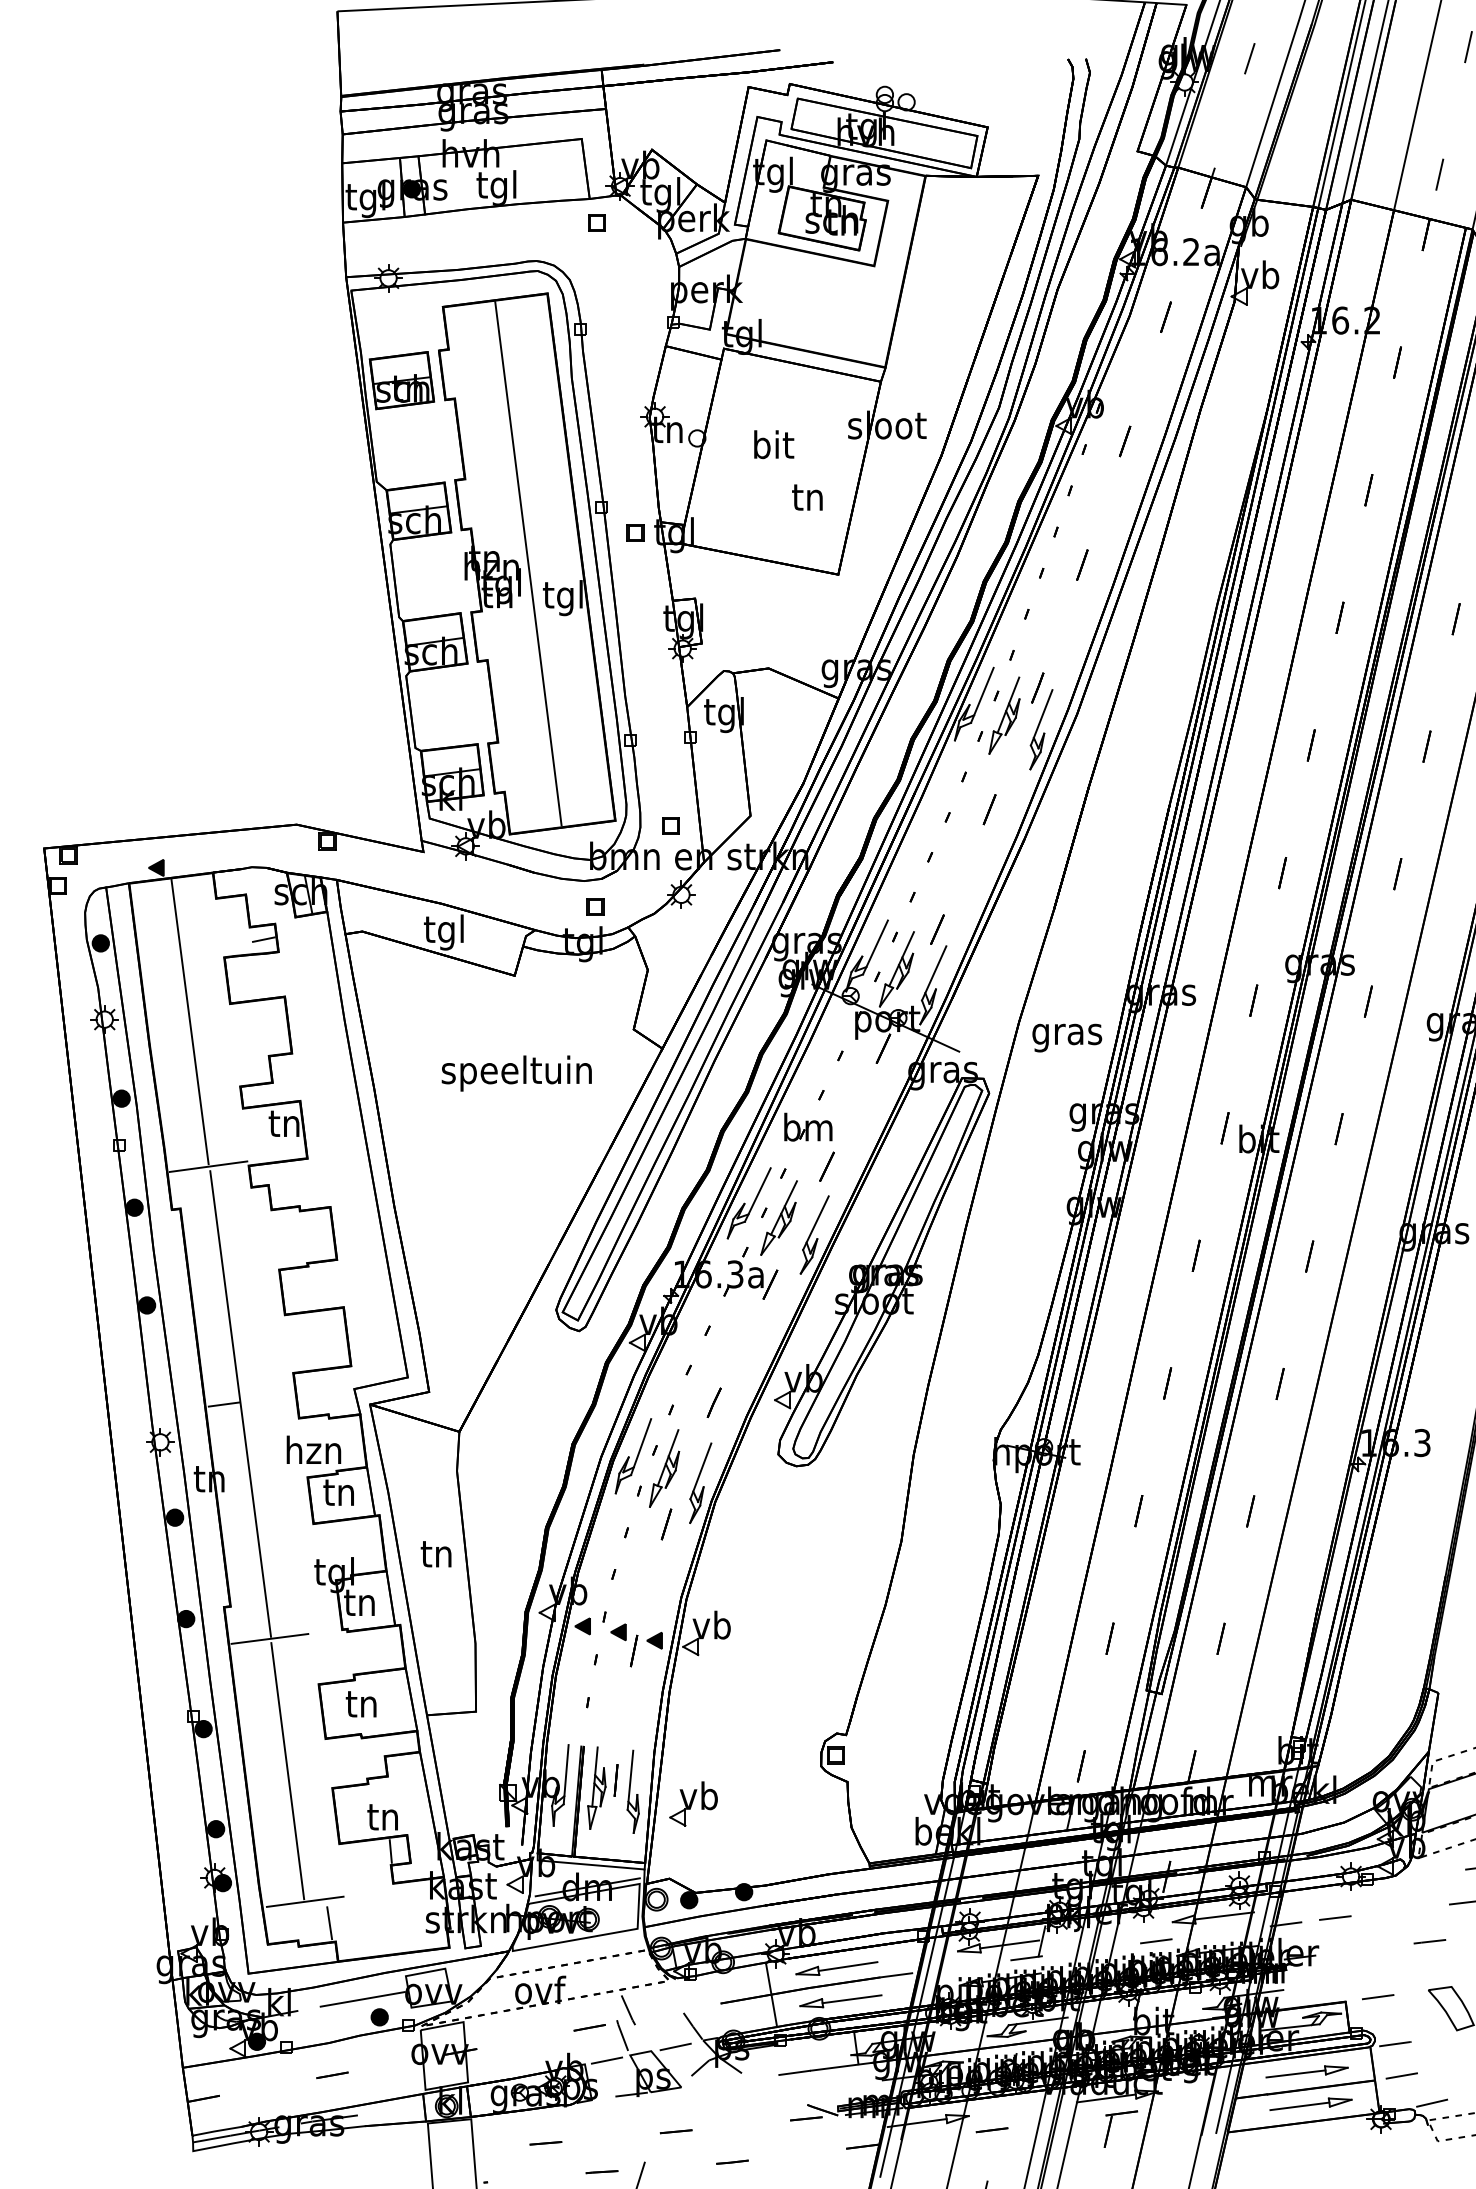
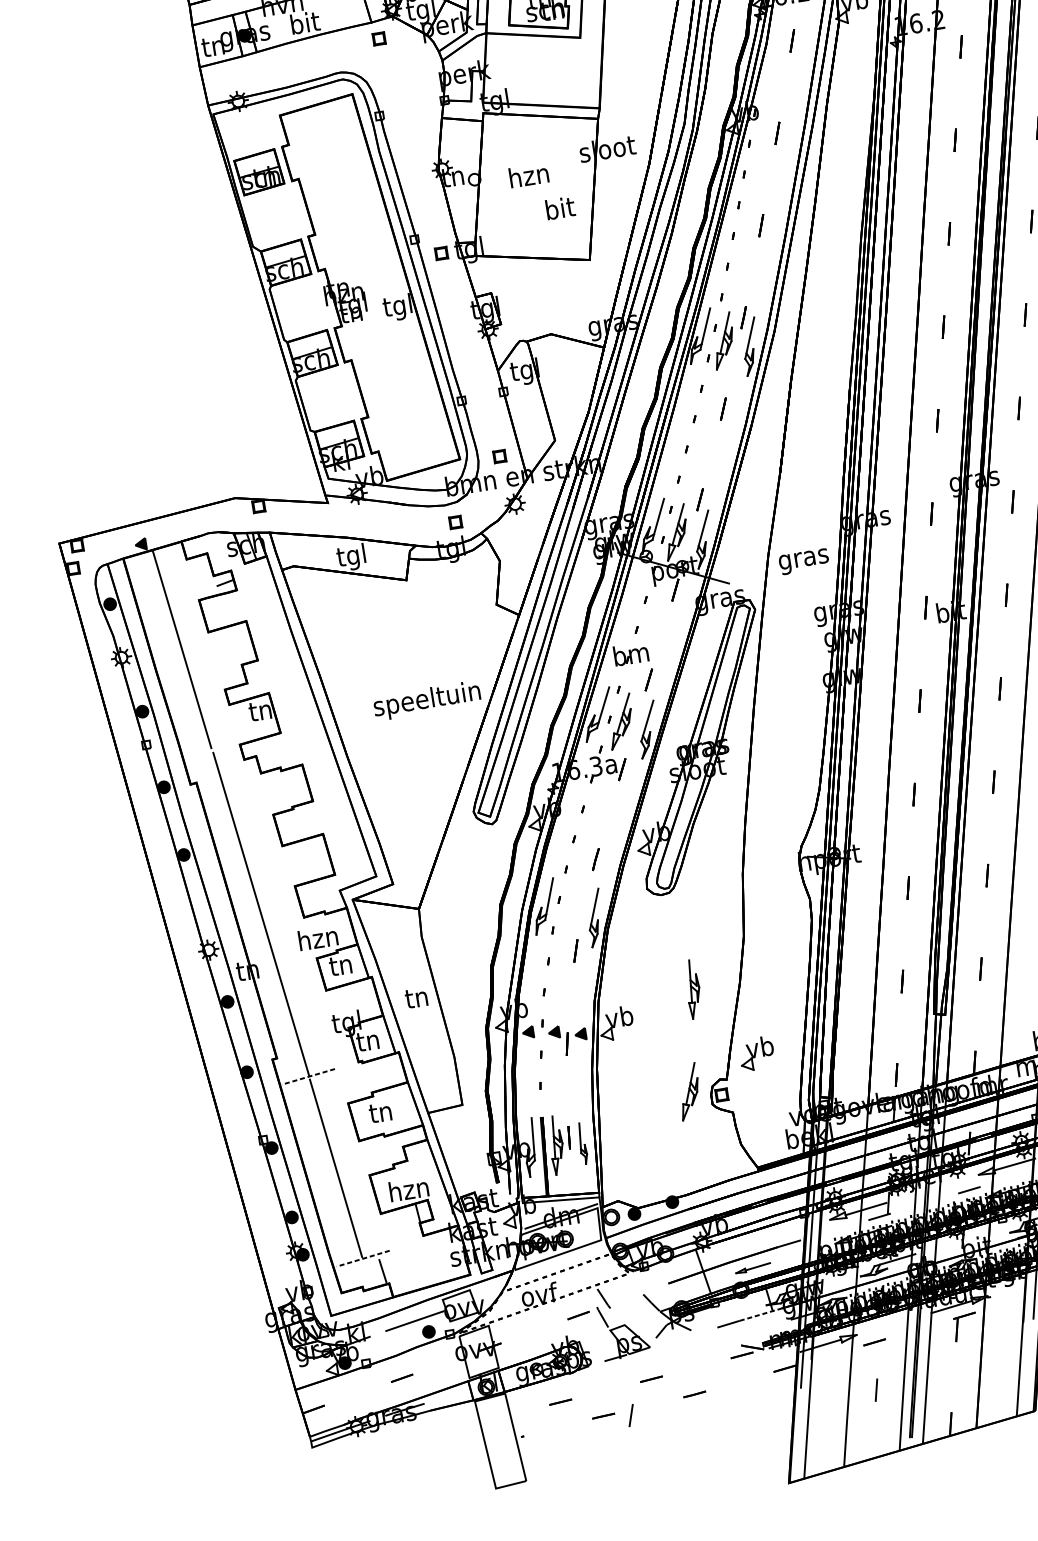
text: (497, 187) -> (304, 24), tgl -> bit
text: (365, 200) -> (213, 49), tgl -> tn
text: (773, 444) -> (529, 175), bit -> hzn
text: (809, 496) -> (560, 208), tn -> bit
line: (528, 563) -> (369, 287), removed
text: (516, 1073) -> (427, 700), moved
line: (208, 1166) -> (211, 749), removed
line: (223, 1404) -> (249, 916), removed
part: (664, 1468) -> (689, 1091), moved
part: (819, 1602) -> (692, 988), added
line: (269, 1638) -> (308, 1076), solid -> dashed
part: (632, 1791) -> (582, 1143), size x0.7
part: (693, 1803) -> (756, 1053), moved
text: (383, 1816) -> (408, 1189), tn -> hzn
line: (305, 1901) -> (363, 1258), solid -> dashed
part: (836, 1968) -> (746, 1245), removed
part: (840, 2001) -> (752, 1268), size x0.6
line: (676, 2046) -> (642, 1318), removed
line: (607, 2060) -> (594, 1336), removed
line: (841, 2066) -> (760, 1314), solid -> dashed

